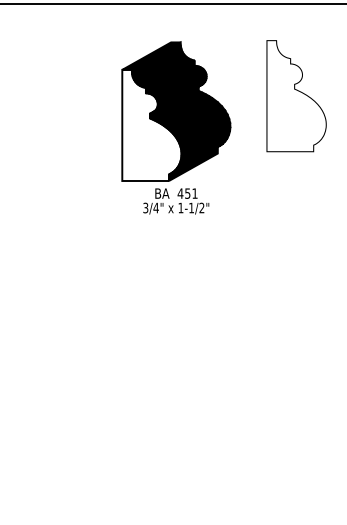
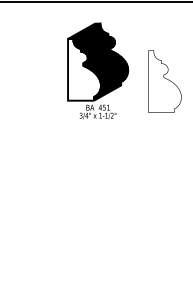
part: (295, 96) -> (164, 81), moved

